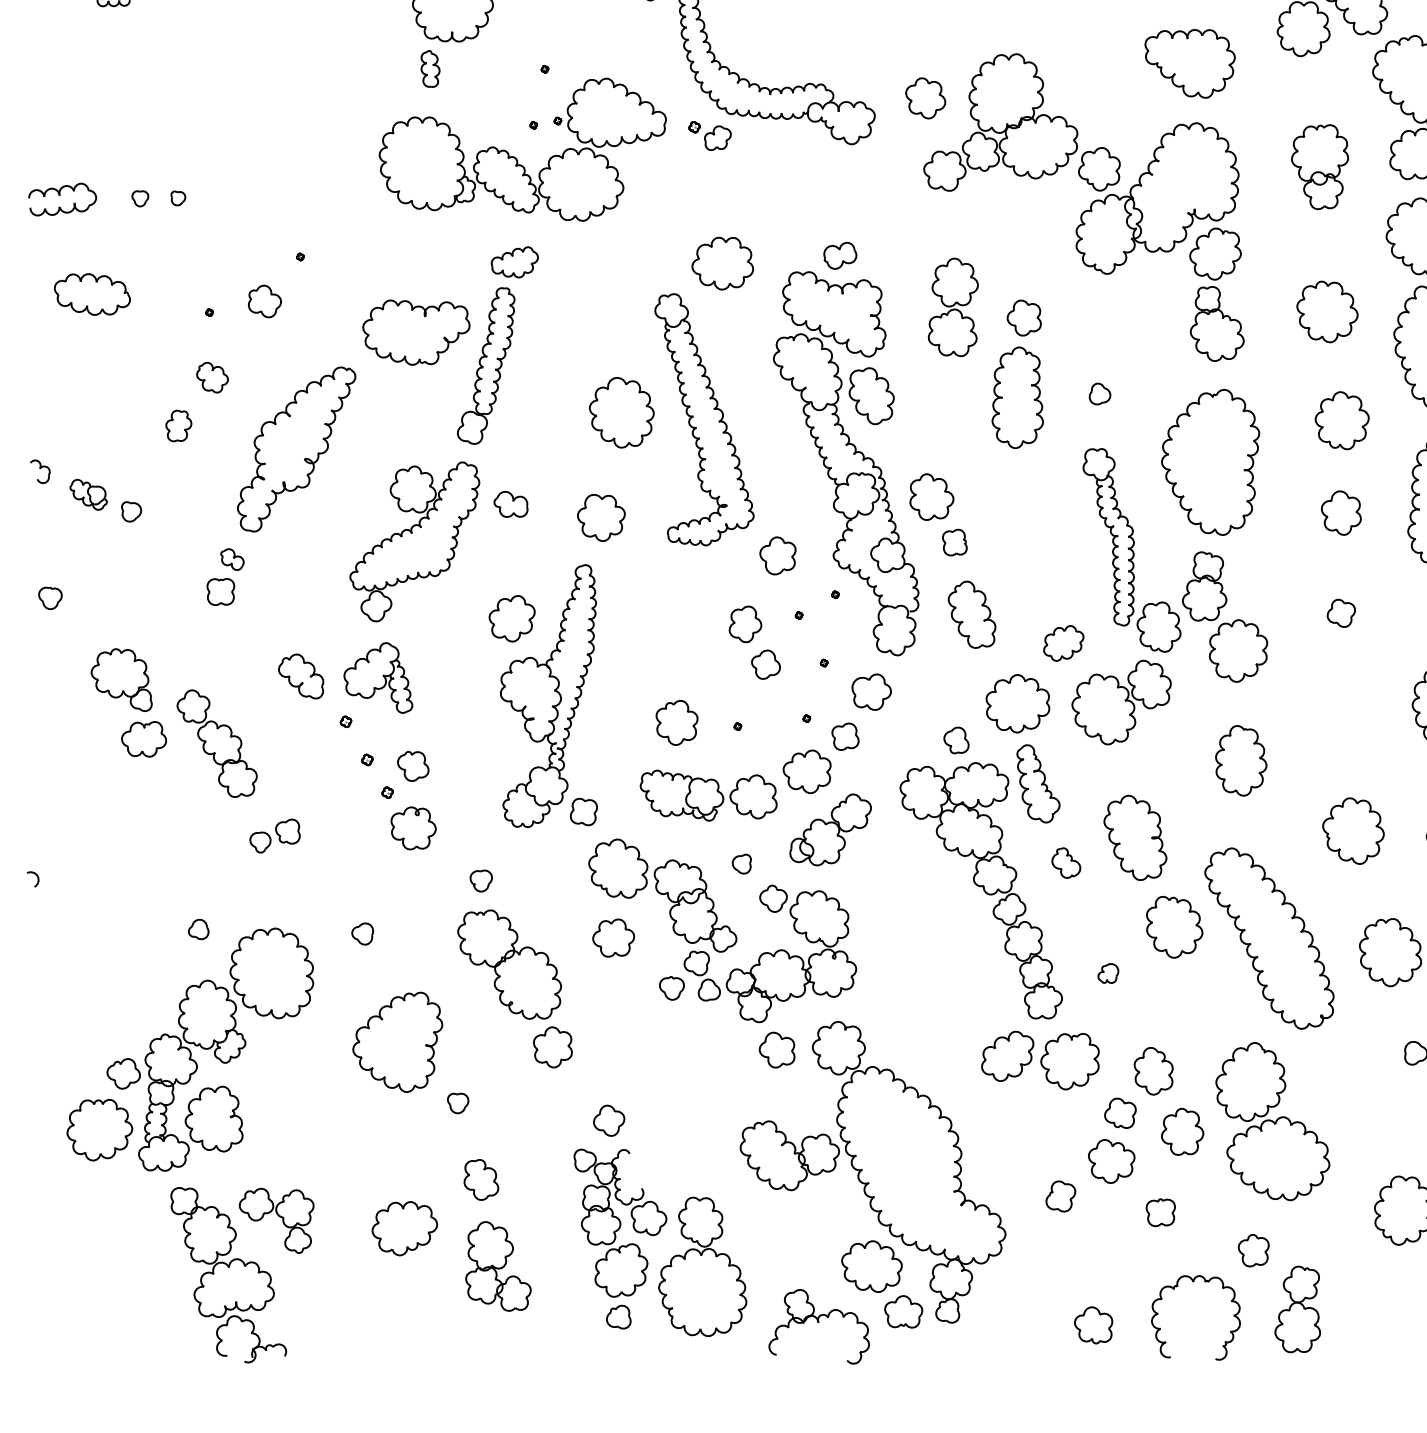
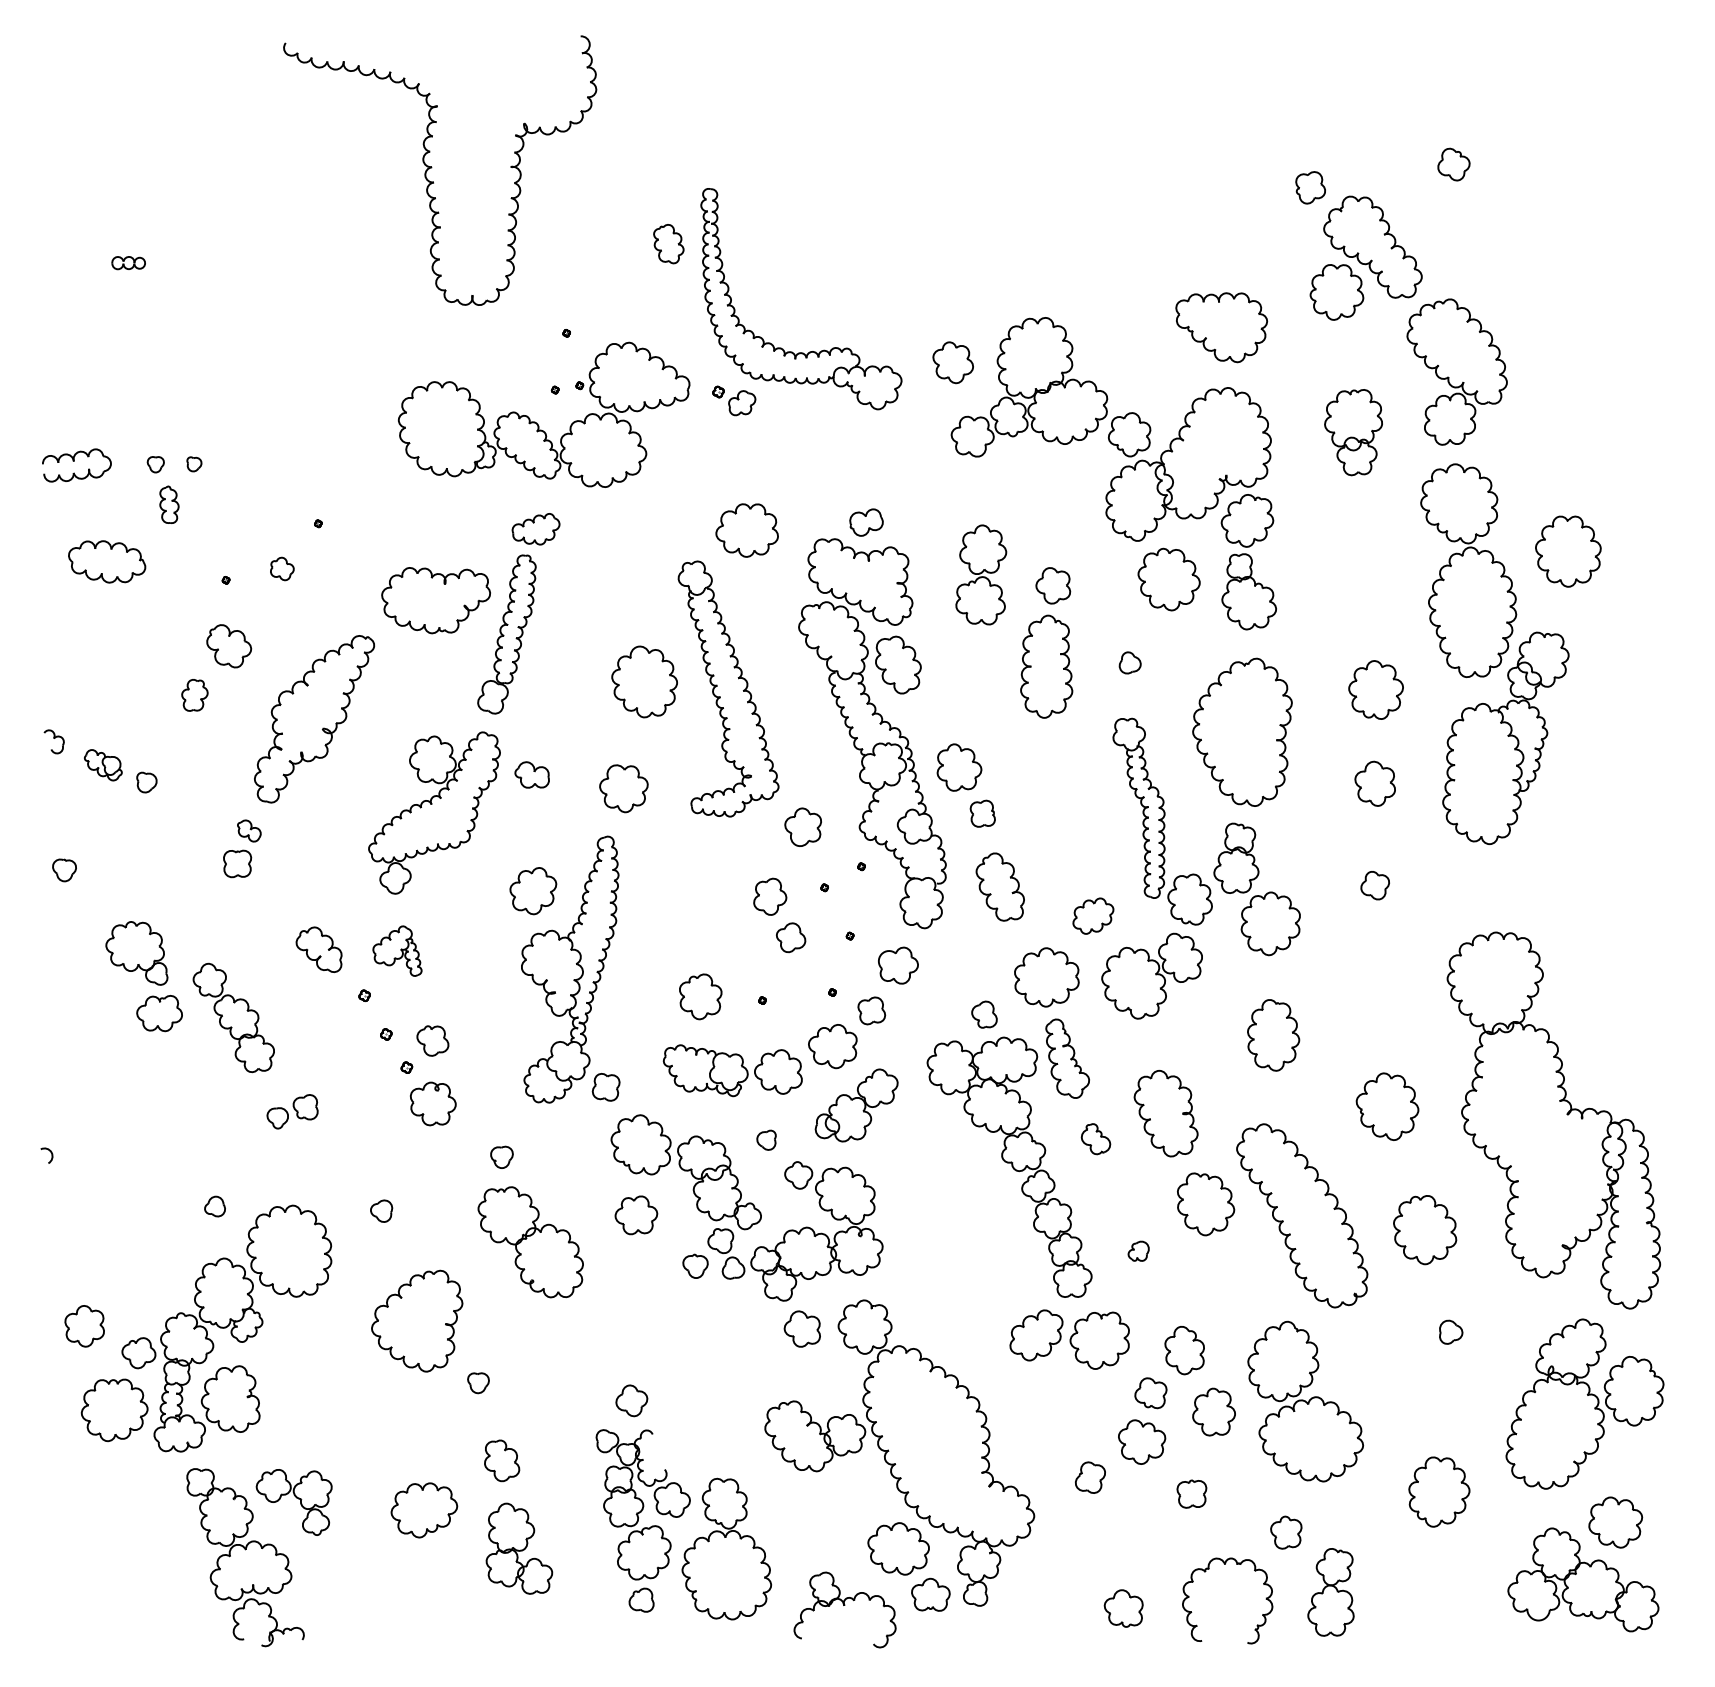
part: (430, 68) -> (169, 504), moved
part: (265, 301) -> (282, 568), size x0.7
part: (1326, 311) -> (1168, 579), moved
part: (211, 377) -> (228, 646), size x1.4
part: (378, 677) -> (397, 950), size x0.7
part: (552, 1047) -> (84, 1326), moved

